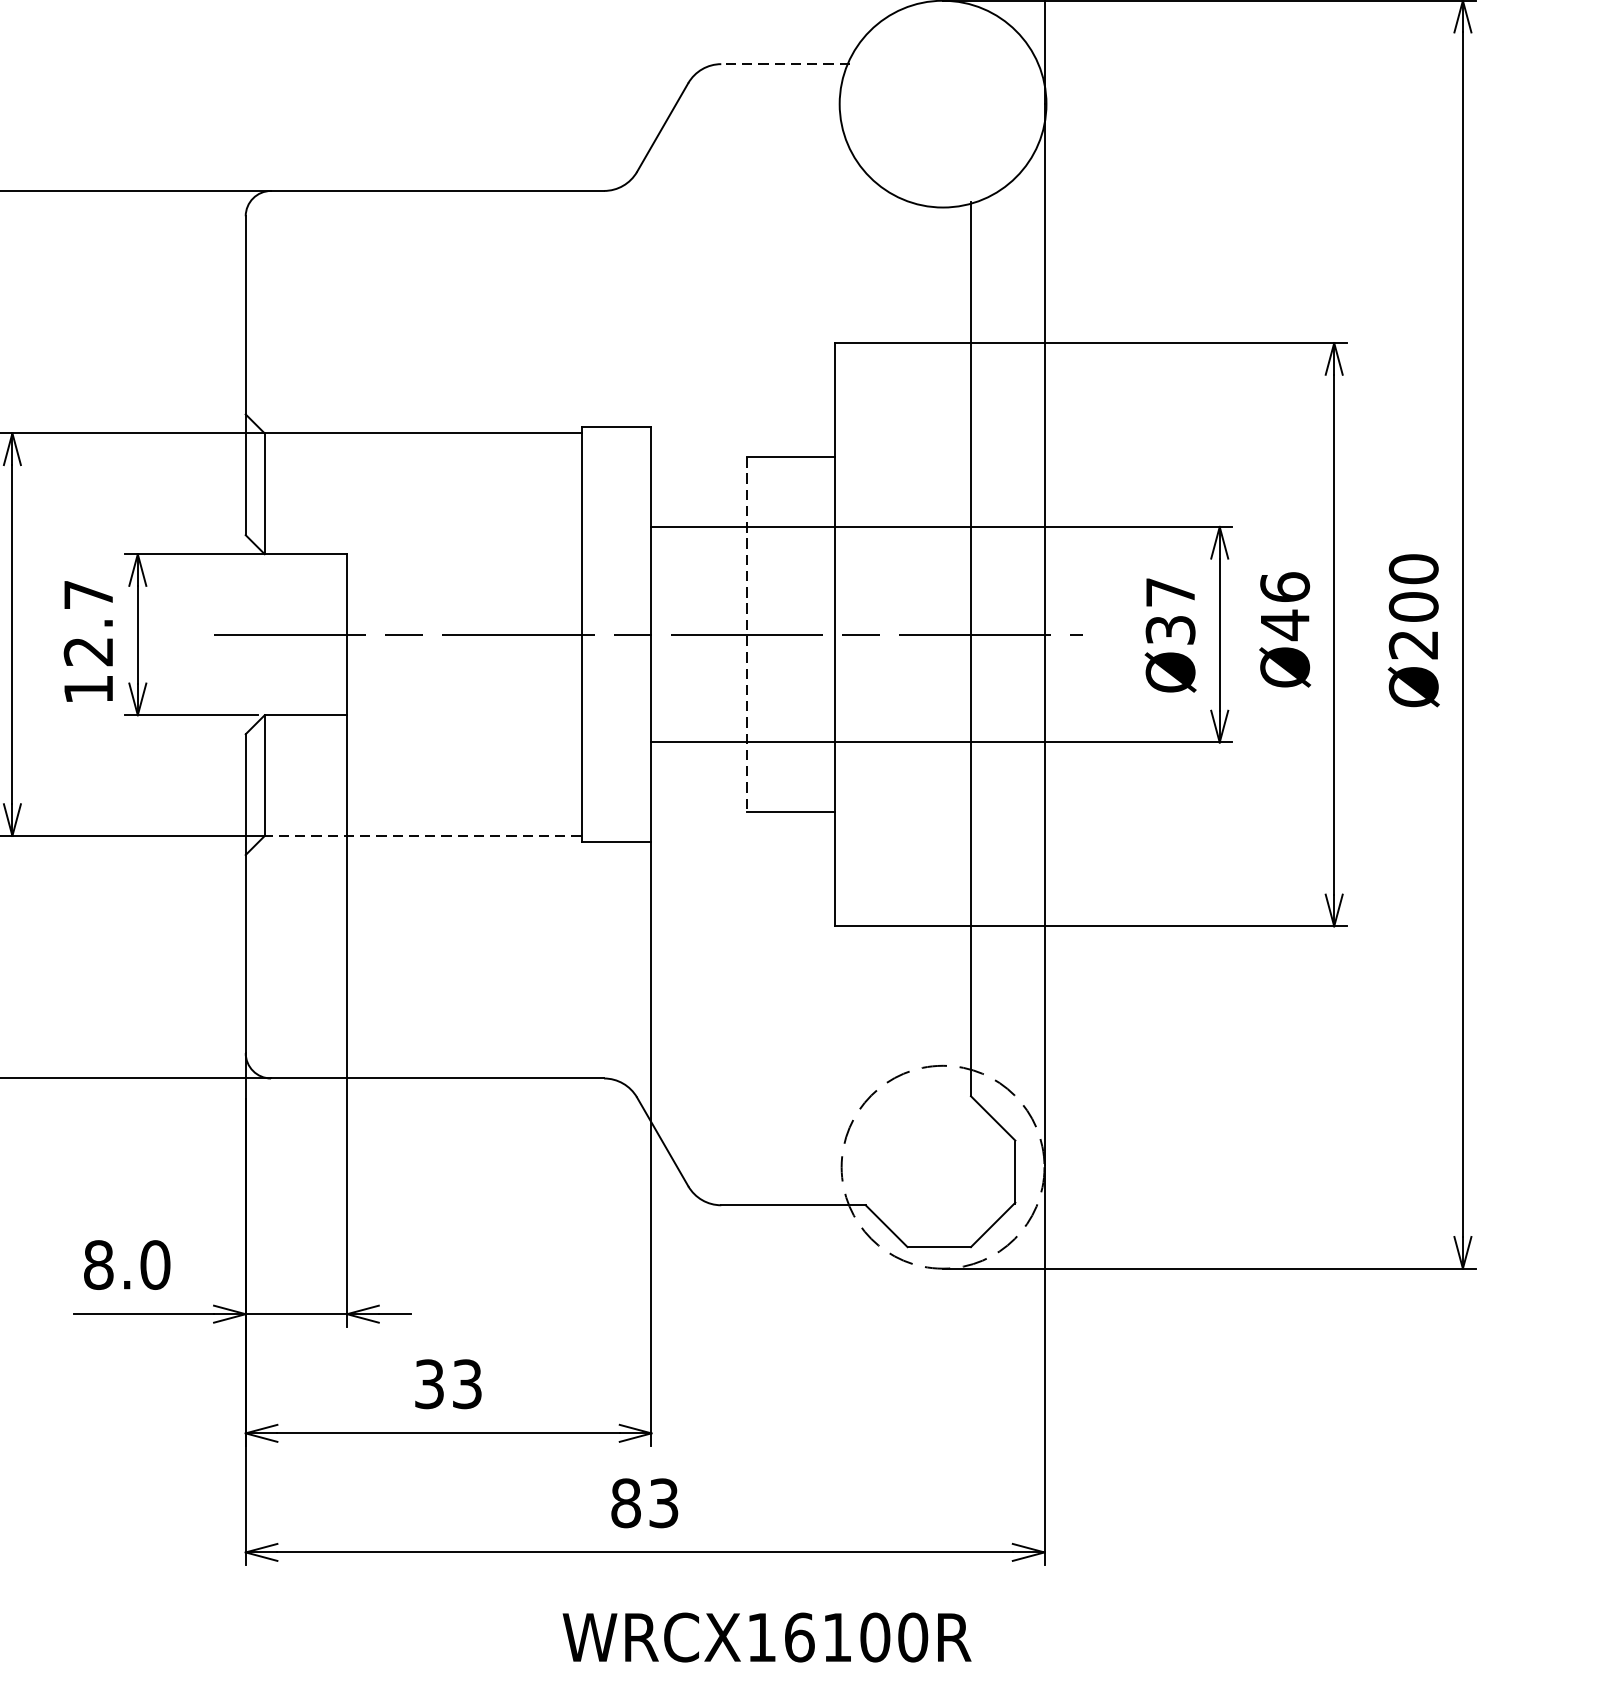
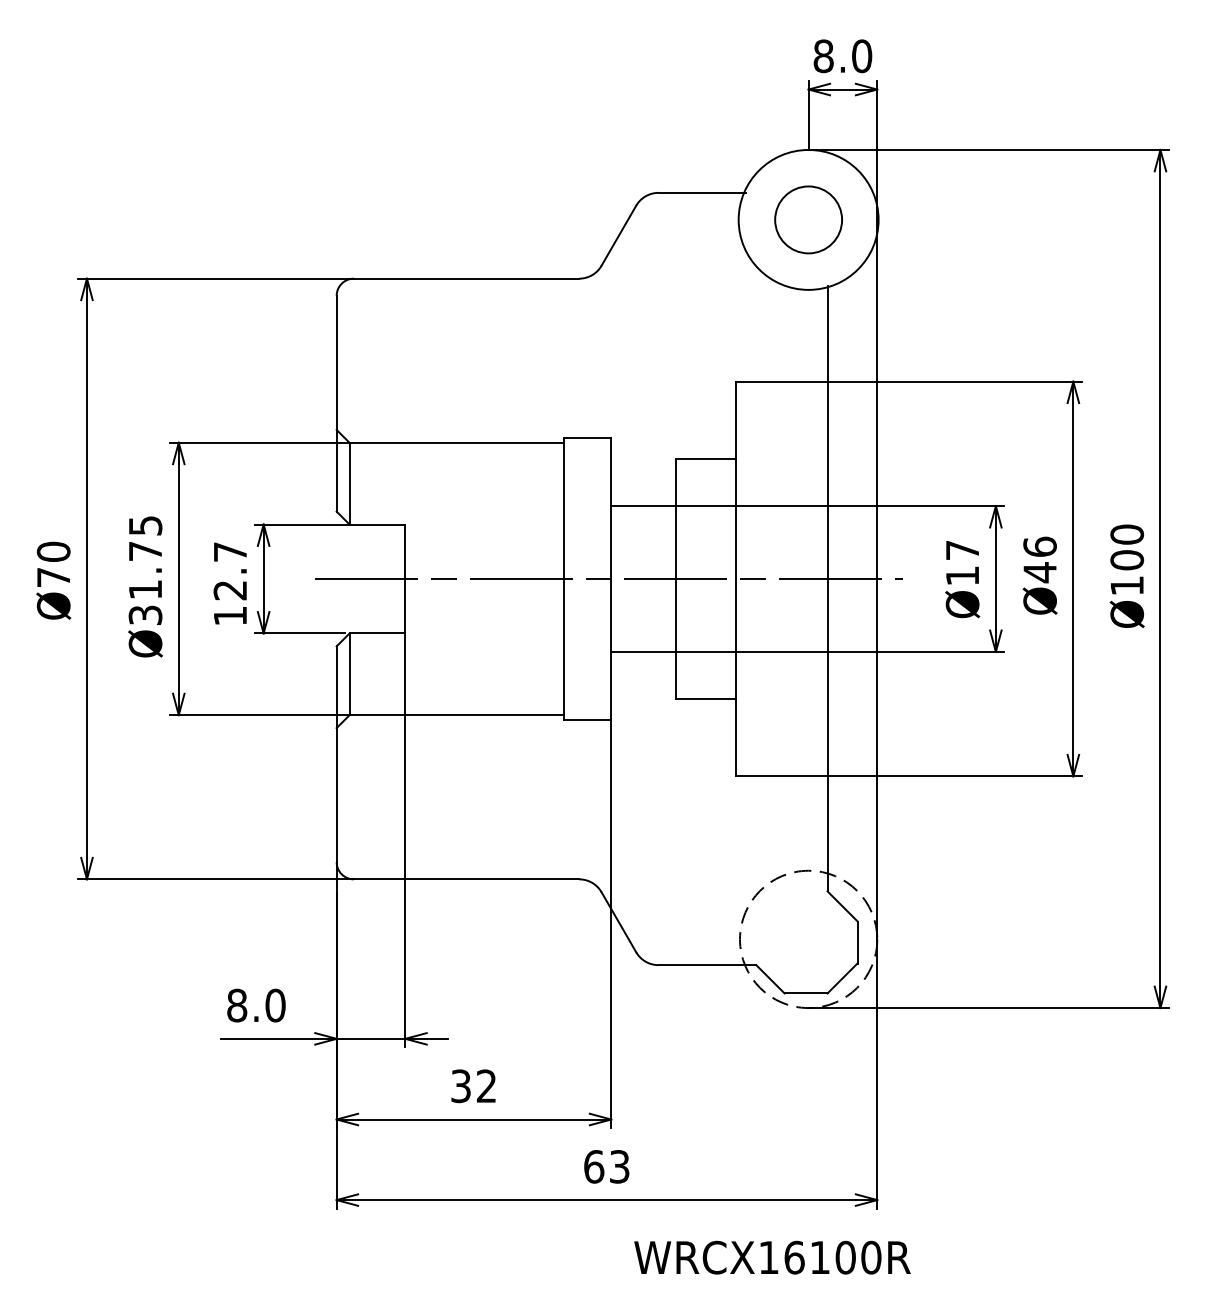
line: (786, 63) -> (702, 192), dashed -> solid
circle: (942, 103) -> (808, 219), added
text: (1170, 629) -> (962, 575), Ø37 -> Ø17
line: (746, 635) -> (675, 579), dashed -> solid
text: (1412, 644) -> (1126, 585), Ø200 -> Ø100
line: (422, 836) -> (456, 715), dashed -> solid
text: (467, 1384) -> (486, 1086), 33 -> 32
text: (626, 1502) -> (594, 1166), 83 -> 63
text: (767, 1637) -> (772, 1257), moved

